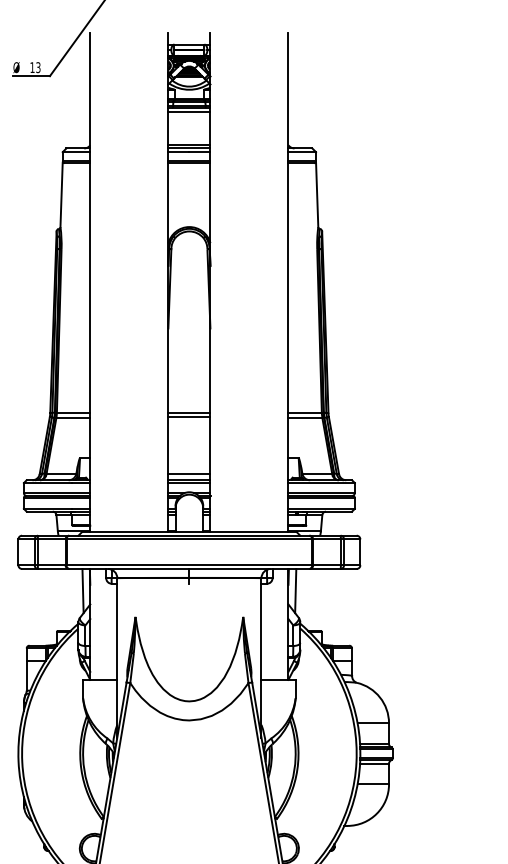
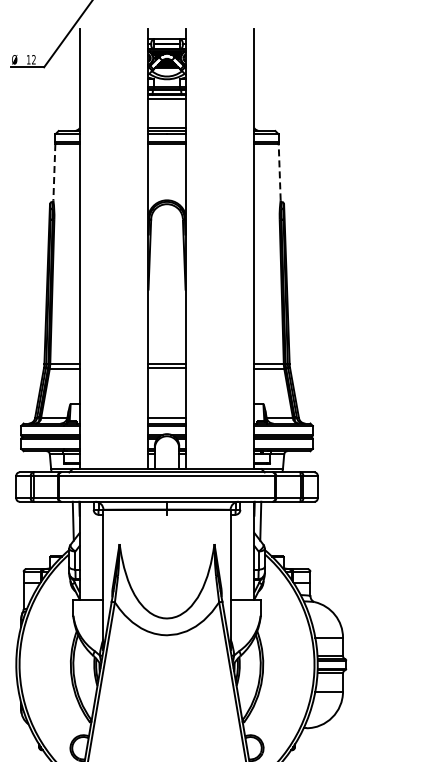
text: (37, 68) -> (33, 60), 13 -> 12
line: (316, 194) -> (279, 171), solid -> dashed
line: (61, 195) -> (54, 172), solid -> dashed

